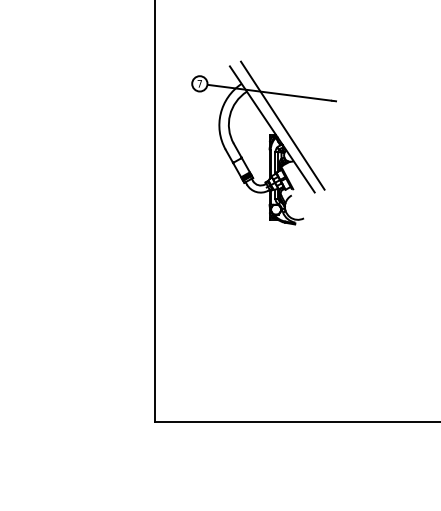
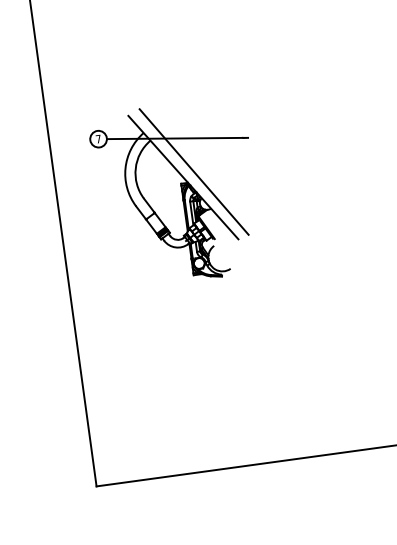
part: (263, 142) -> (175, 192), moved

